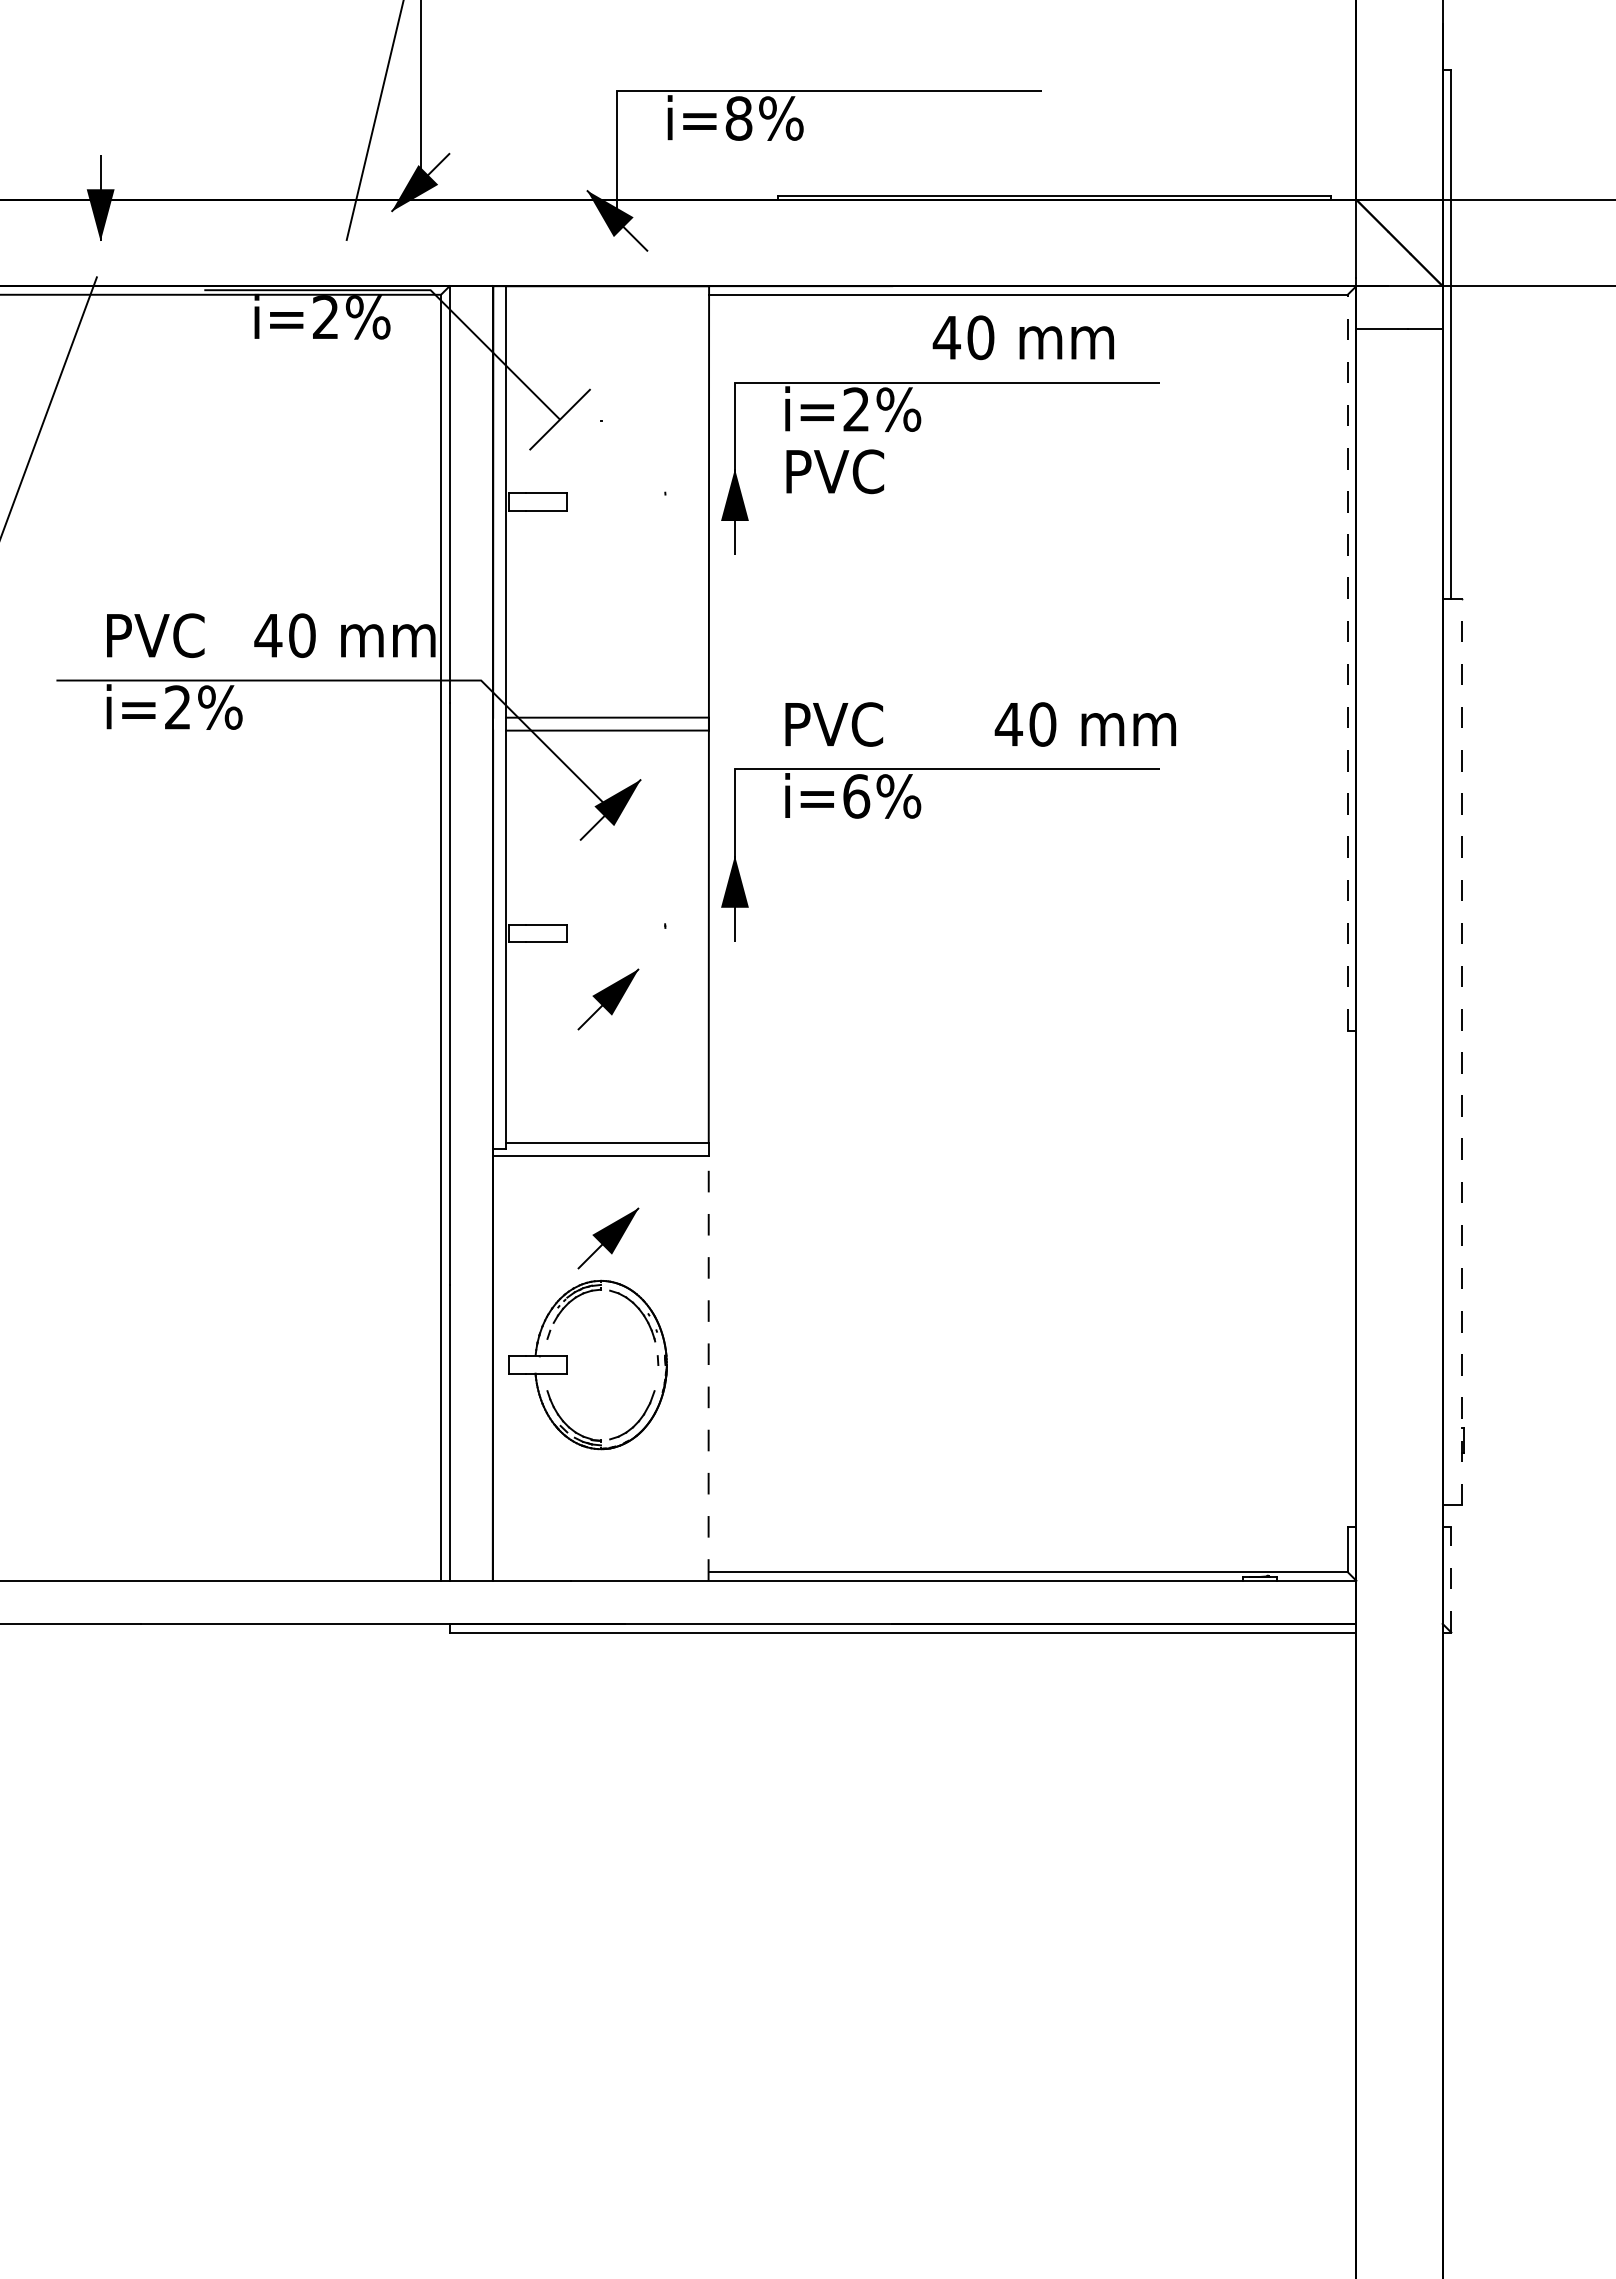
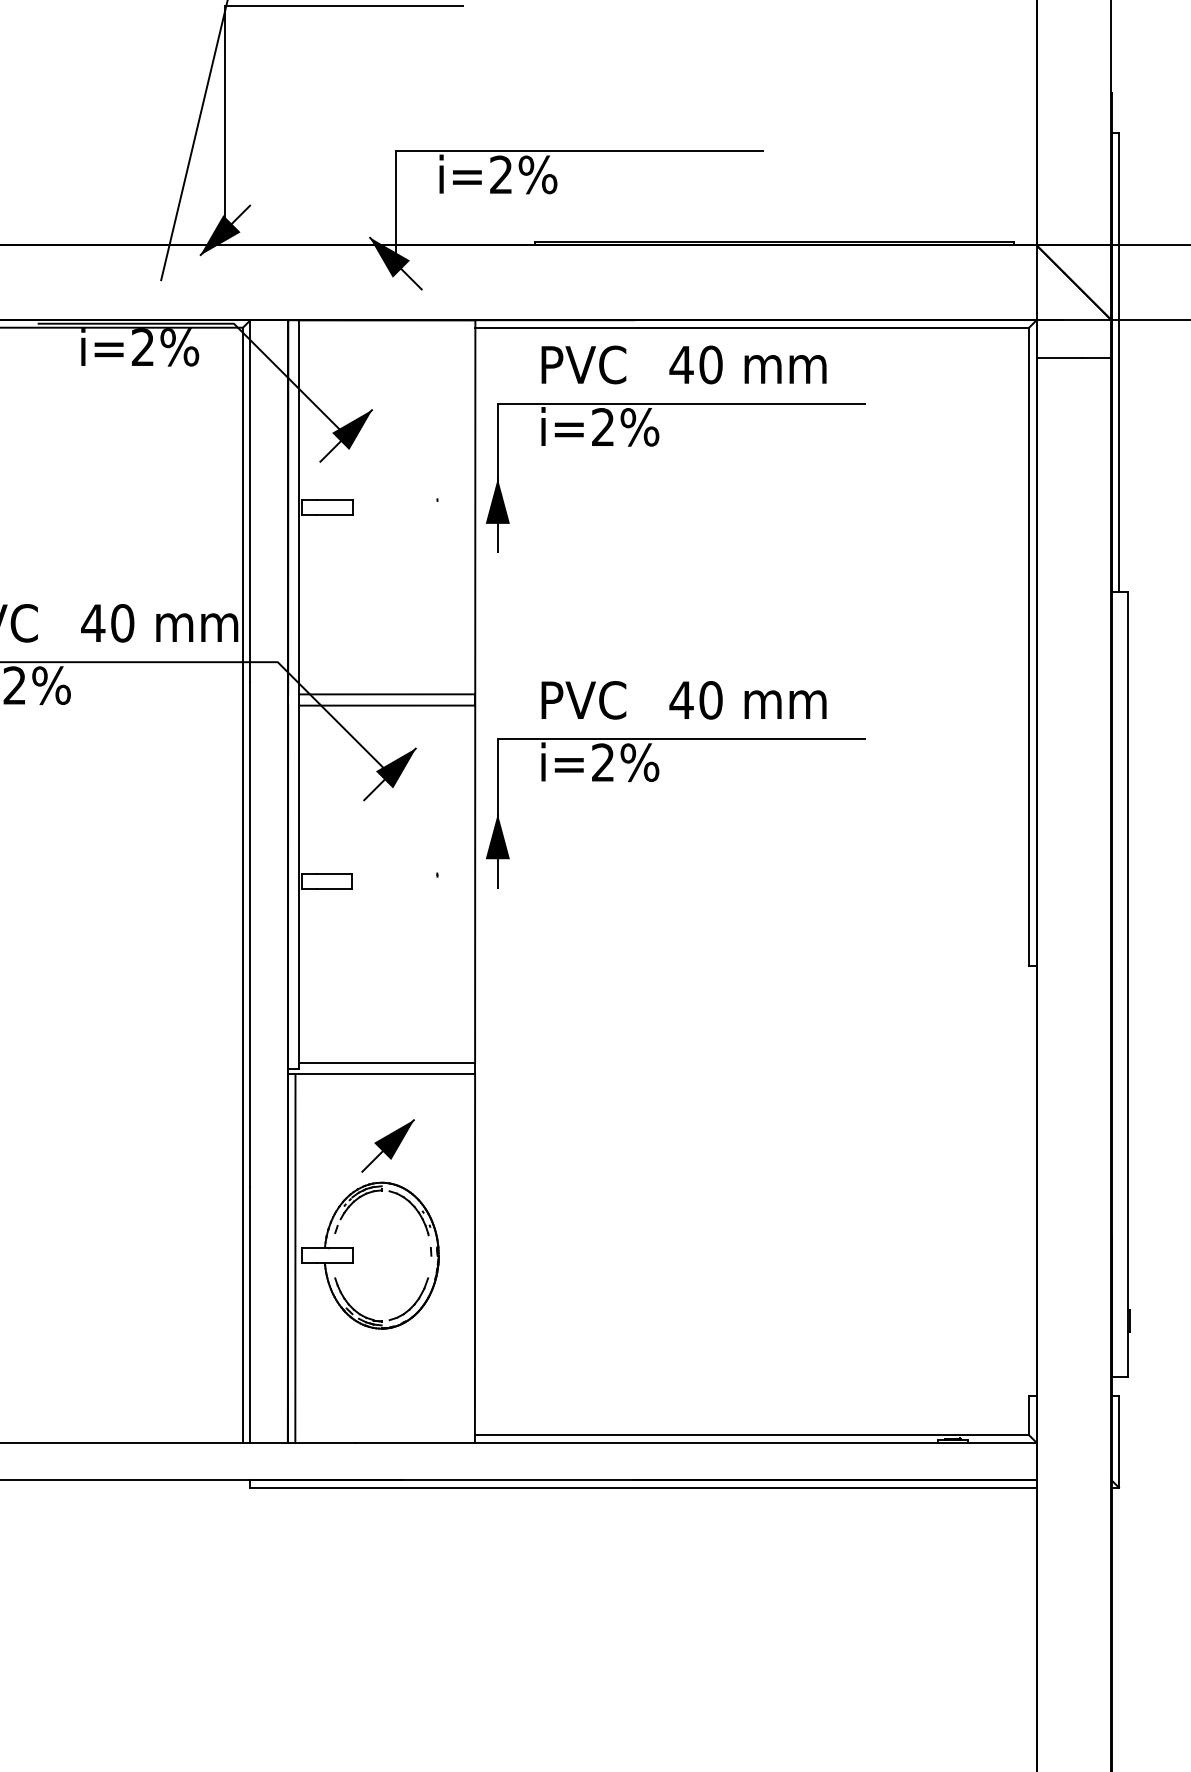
text: (738, 118) -> (500, 174), i=8% -> i=2%
fill: (566, 412) -> (351, 429), added
text: (835, 471) -> (584, 364), moved
line: (1347, 662) -> (1028, 646), dashed -> solid
text: (1084, 724) -> (747, 700), moved
text: (856, 796) -> (603, 762), i=6% -> i=2%
part: (608, 999) -> (388, 938), removed
line: (1462, 1051) -> (1128, 983), dashed -> solid
line: (501, 1367) -> (295, 1257), added
line: (708, 1367) -> (474, 1257), dashed -> solid
line: (1451, 1579) -> (1119, 1441), dashed -> solid

